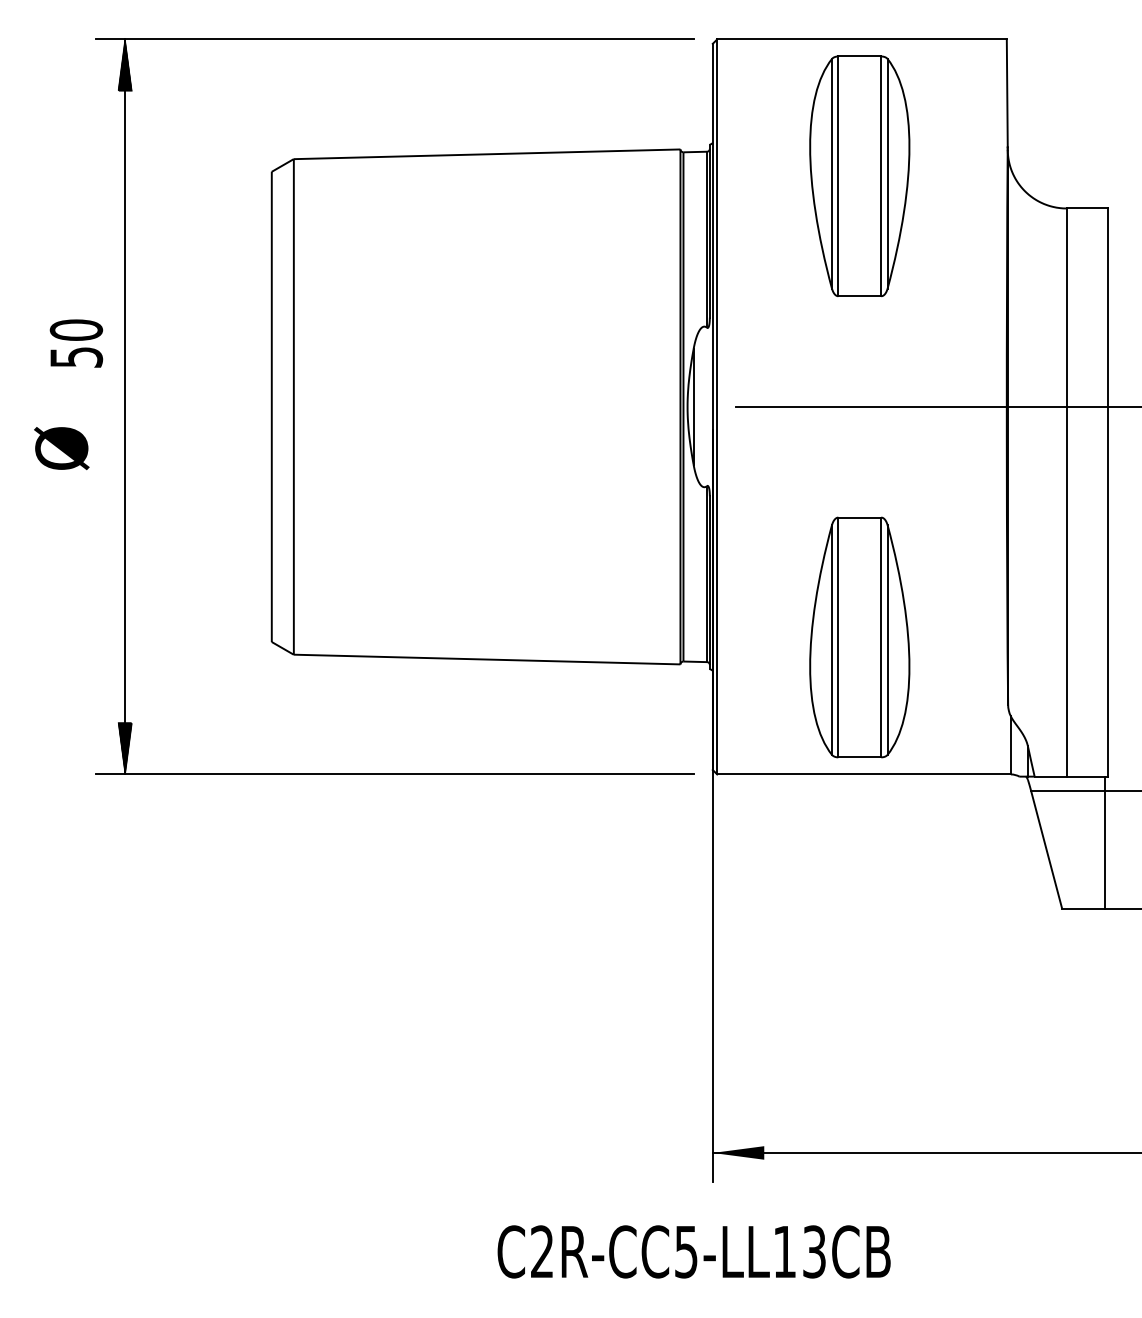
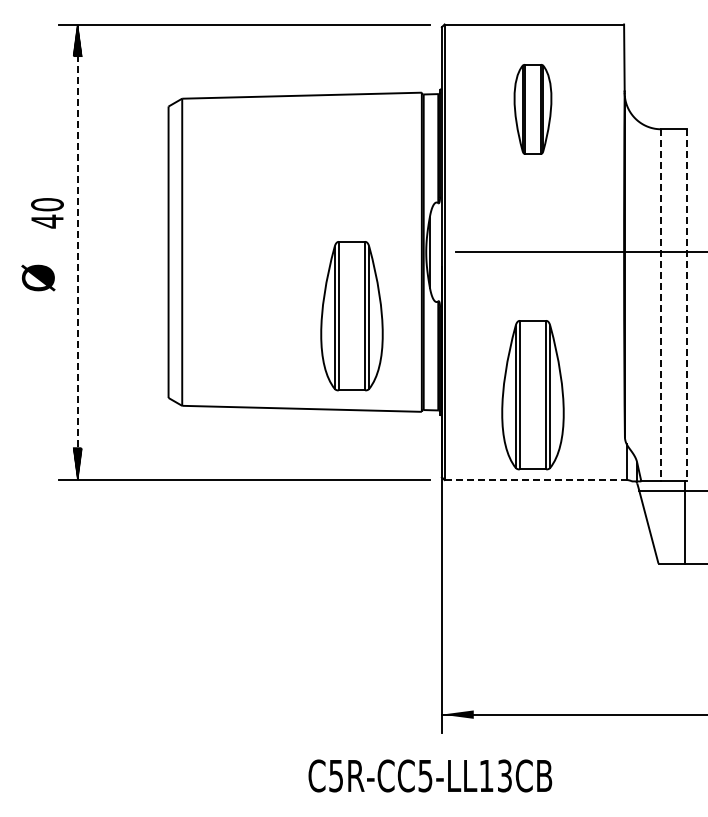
part: (859, 176) -> (532, 109), size x0.6
text: (76, 357) -> (47, 221), 50 -> 40
line: (124, 407) -> (77, 252), solid -> dashed
line: (1067, 492) -> (661, 305), solid -> dashed
line: (1107, 492) -> (686, 305), solid -> dashed
part: (566, 510) -> (351, 316), added
line: (865, 775) -> (536, 480), solid -> dashed
text: (541, 1251) -> (335, 775), C2R-CC5-LL13CB -> C5R-CC5-LL13CB

